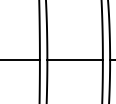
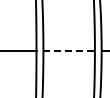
line: (75, 60) -> (69, 51), solid -> dashed

